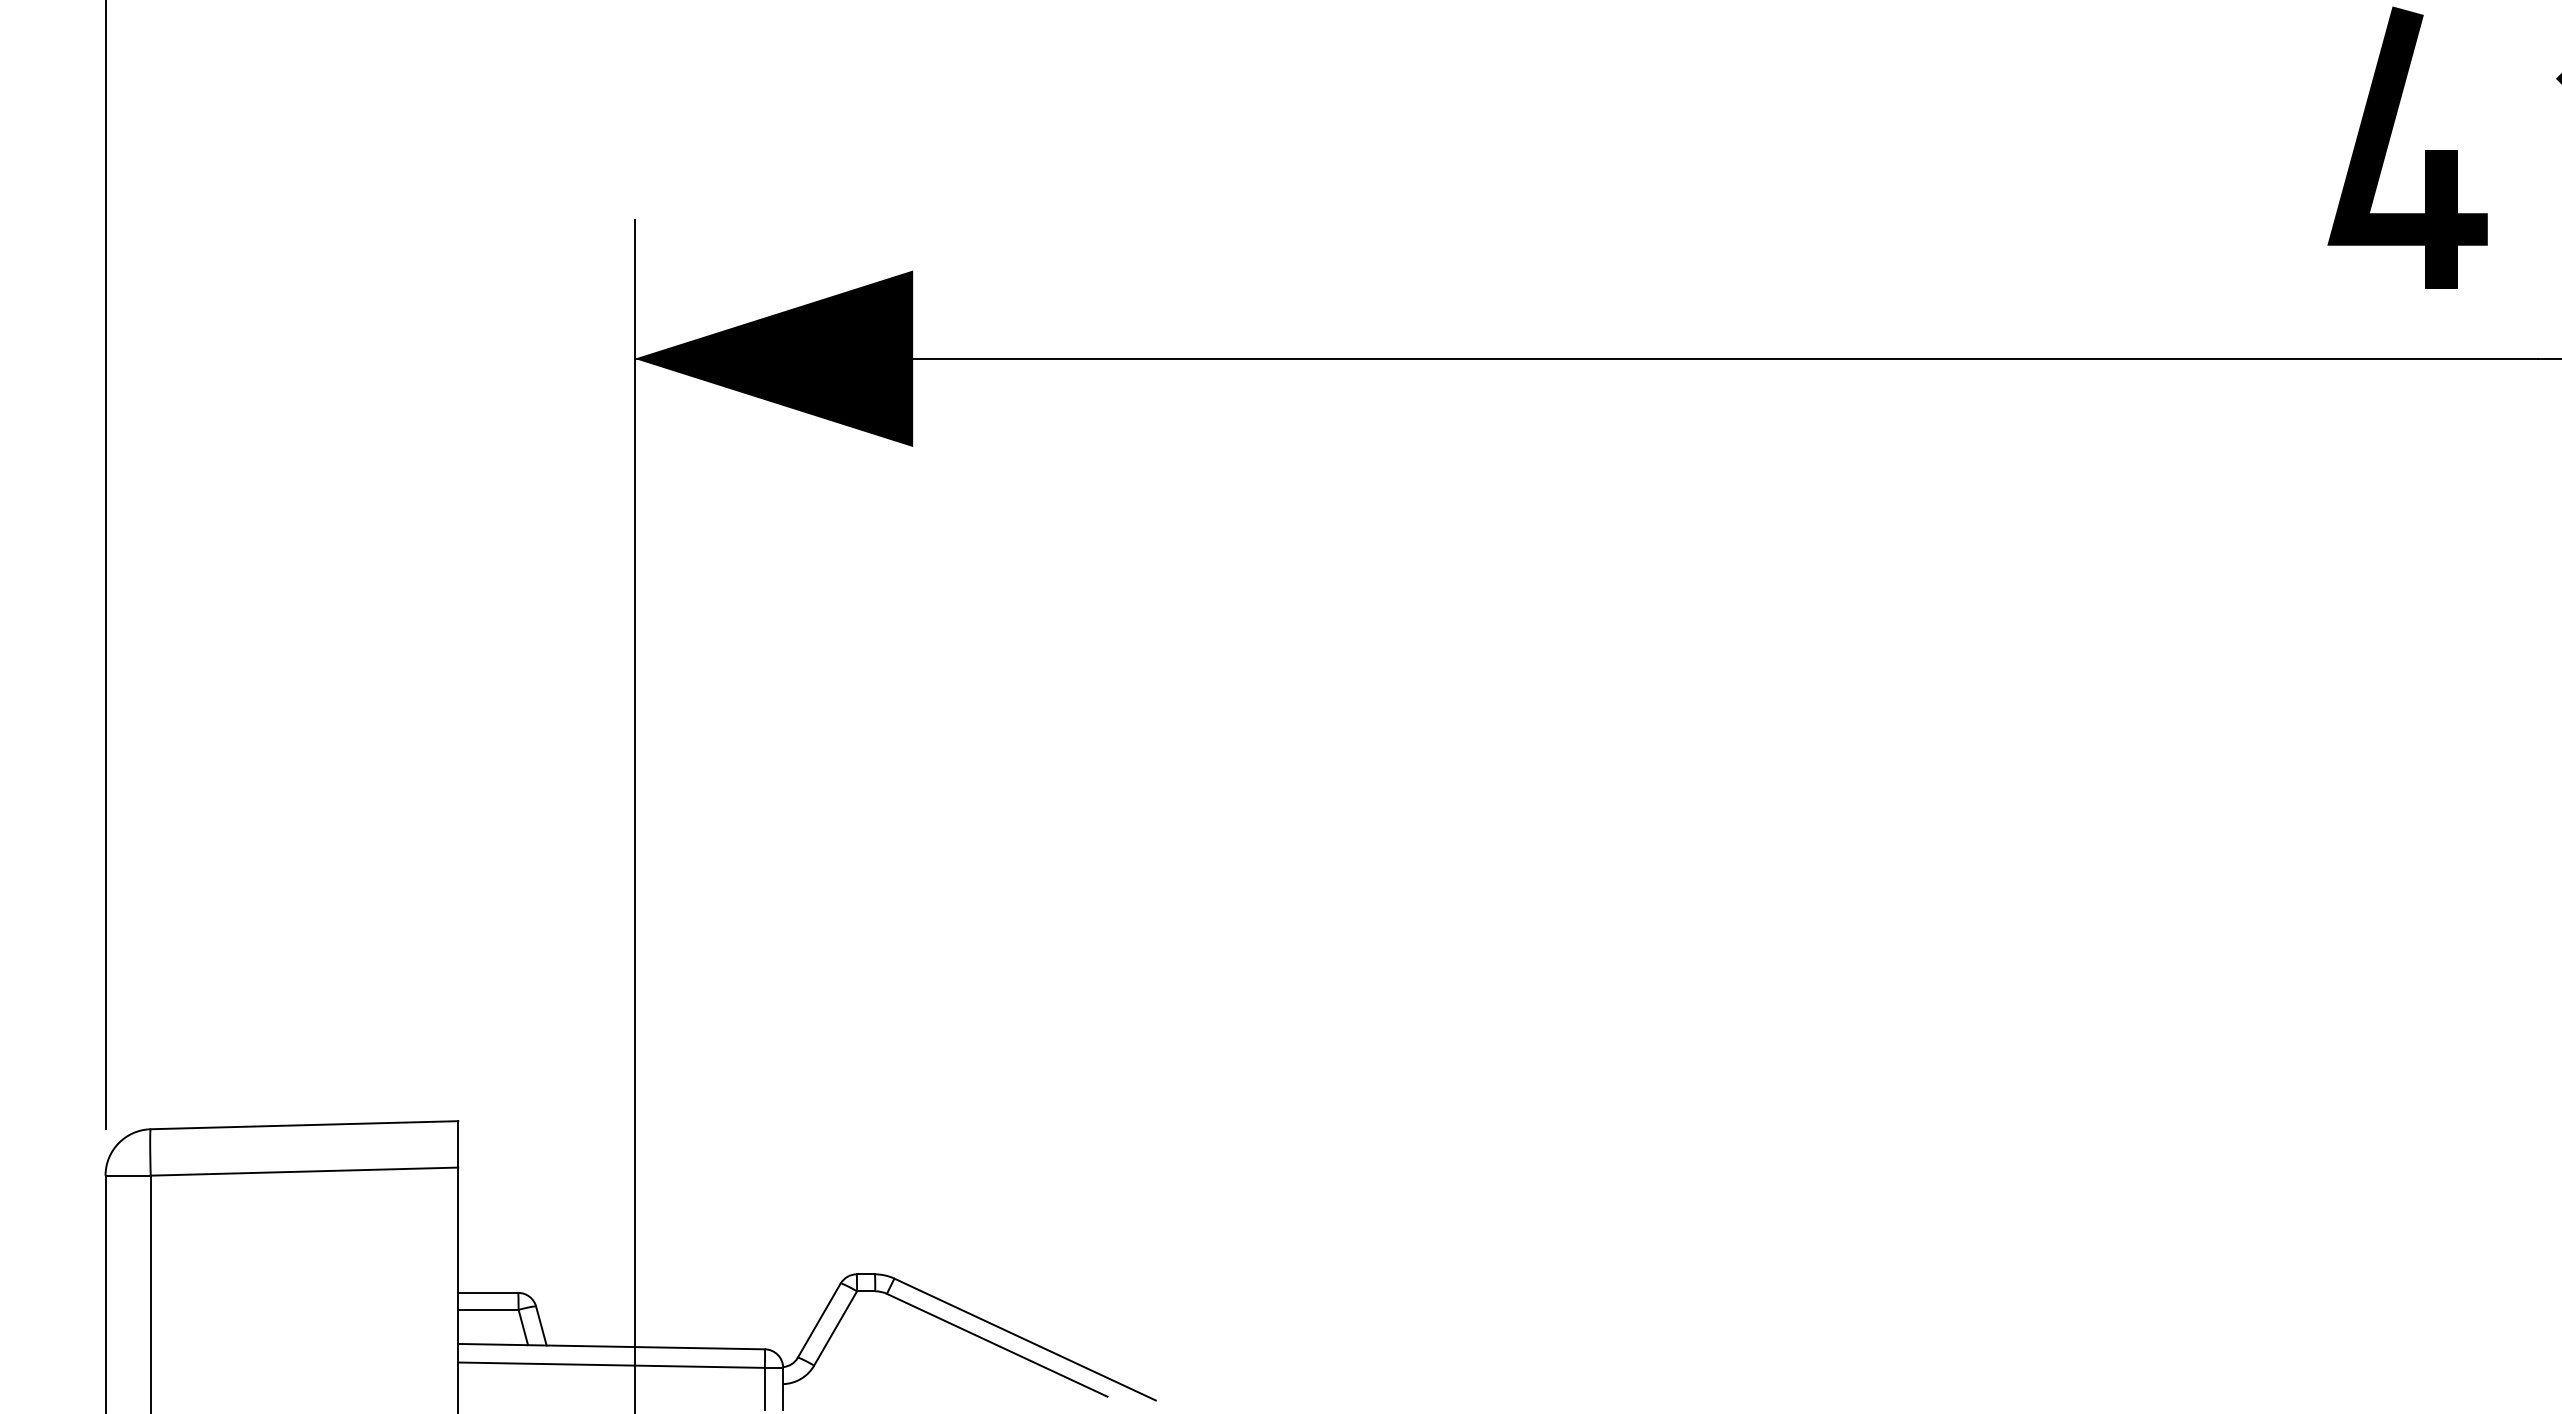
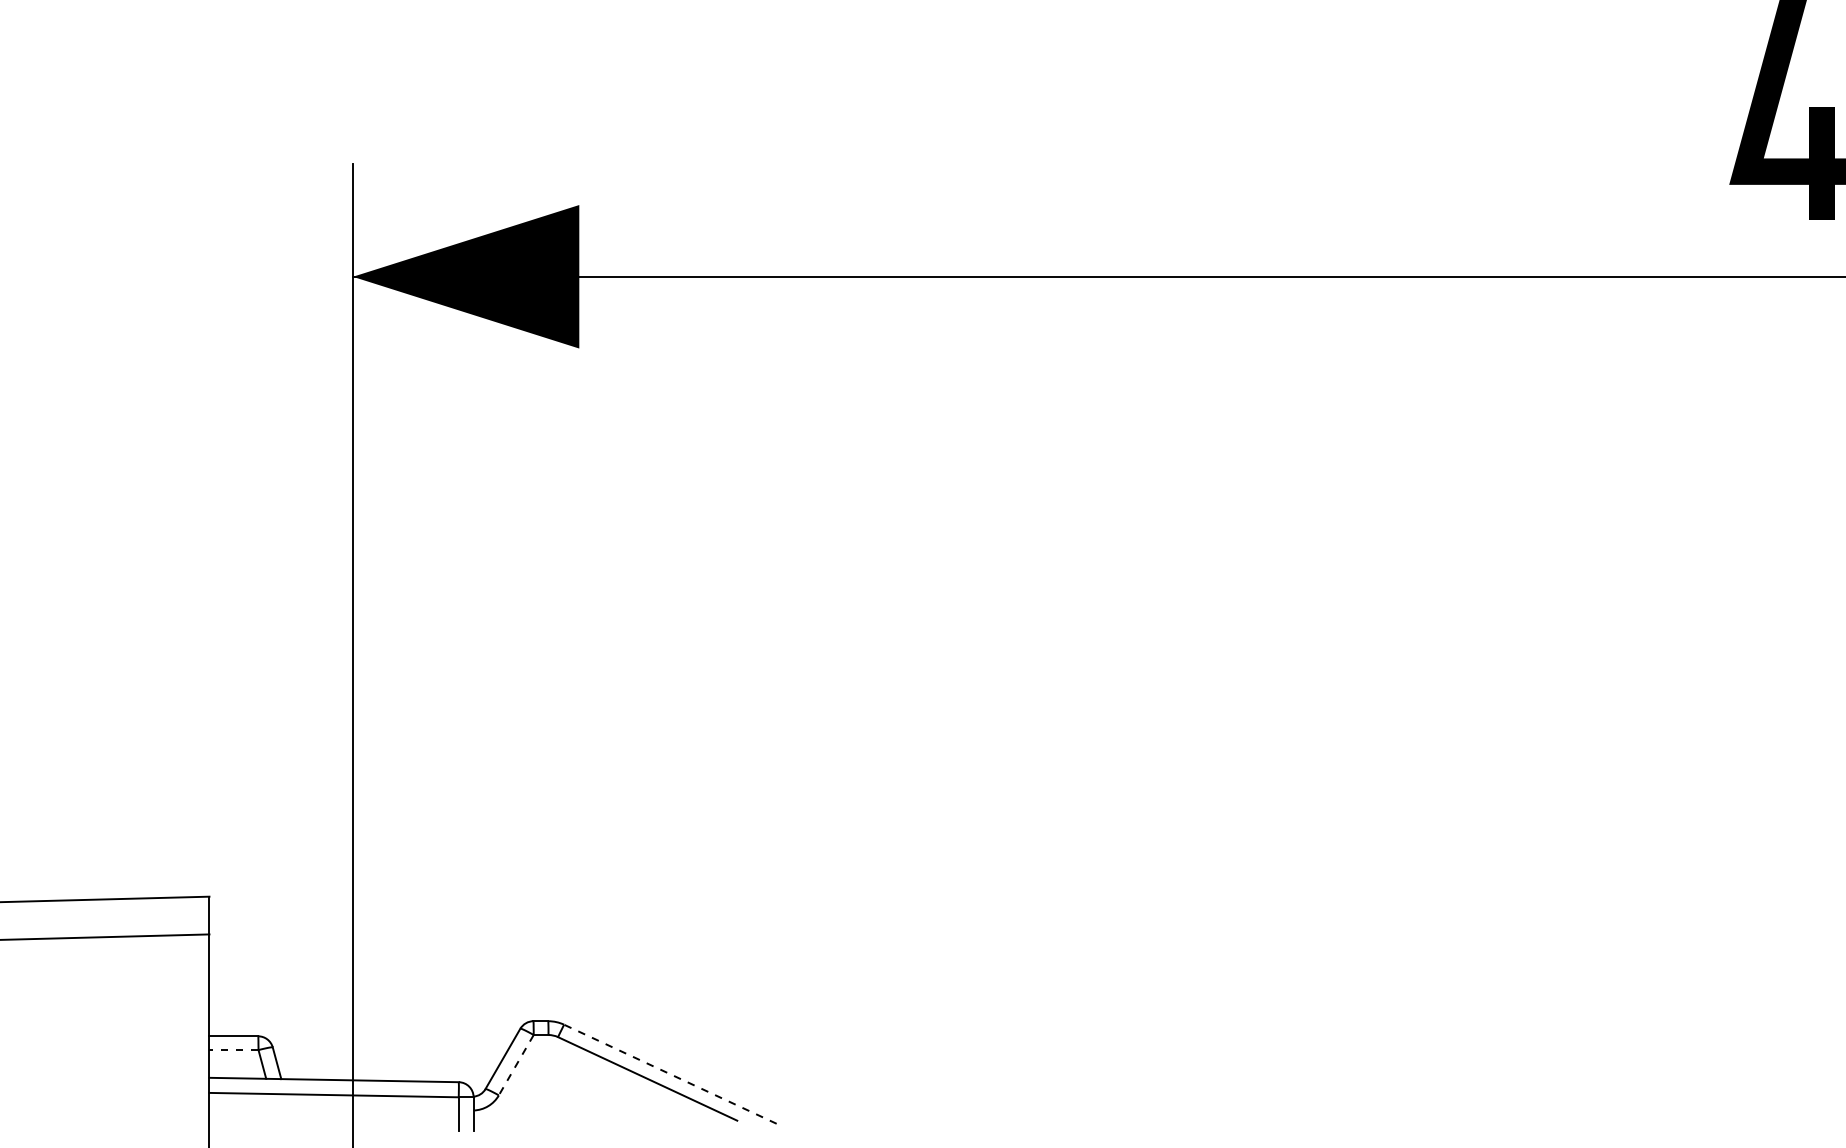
line: (487, 1309) -> (233, 1049), solid -> dashed
line: (835, 1328) -> (516, 1065), solid -> dashed
line: (1024, 1339) -> (669, 1074), solid -> dashed

